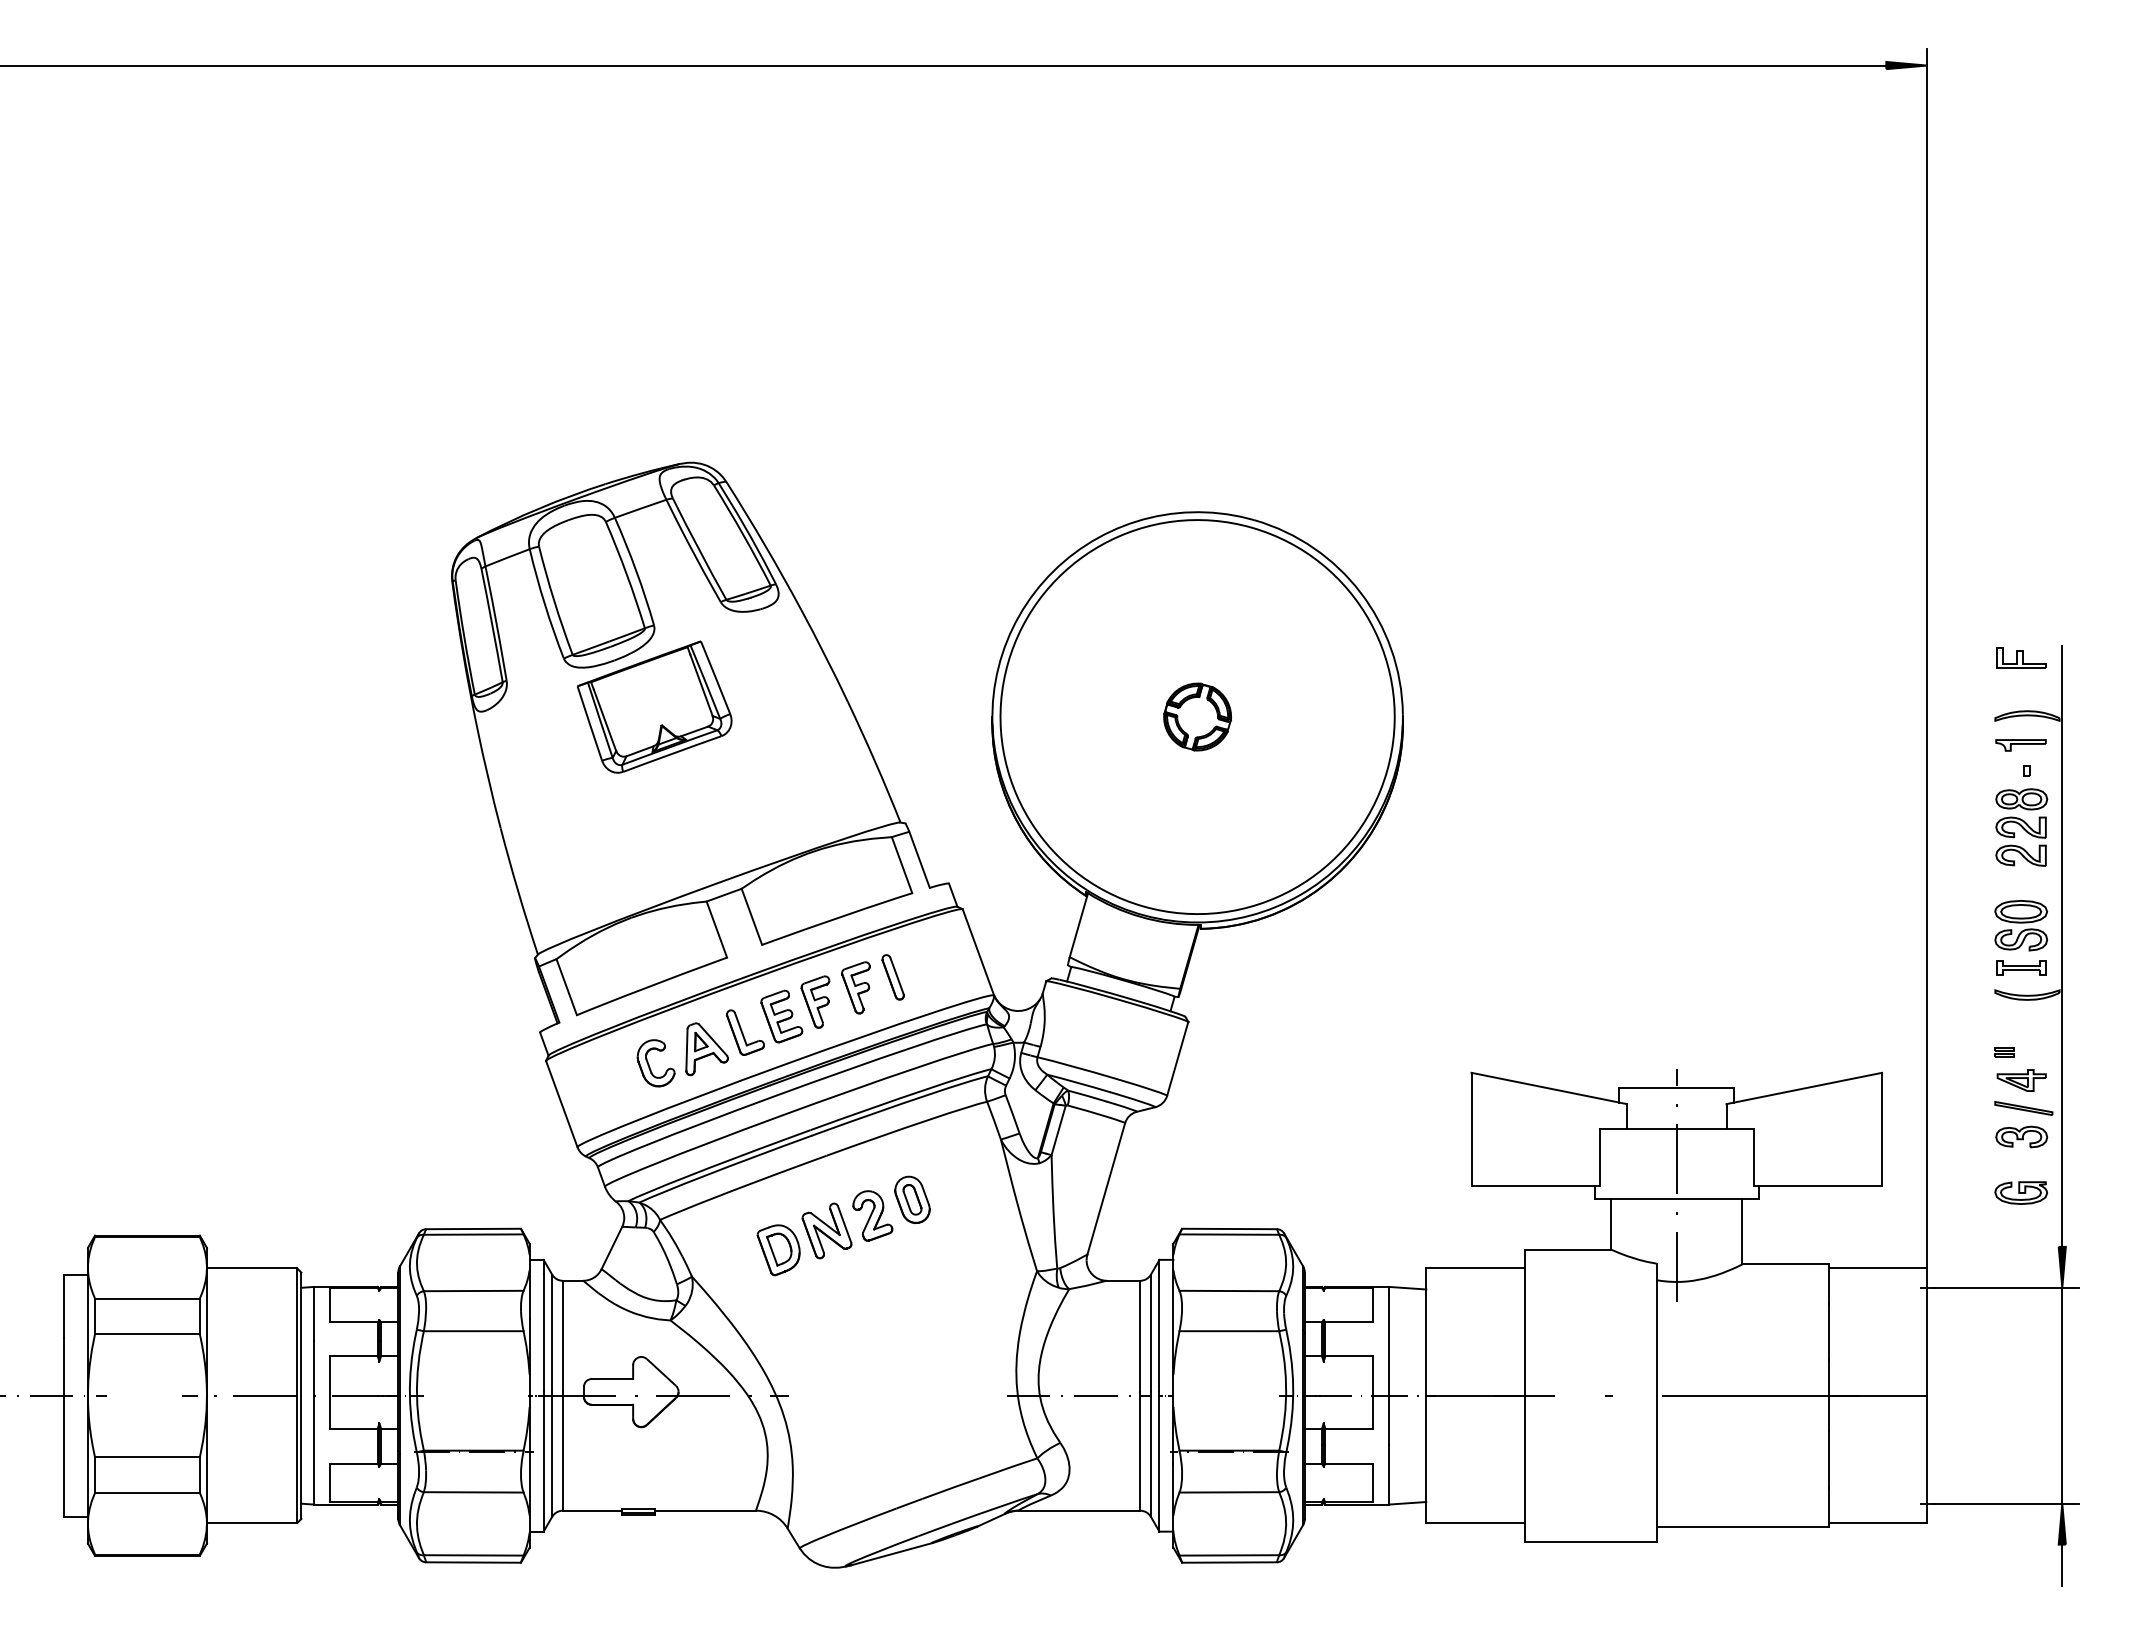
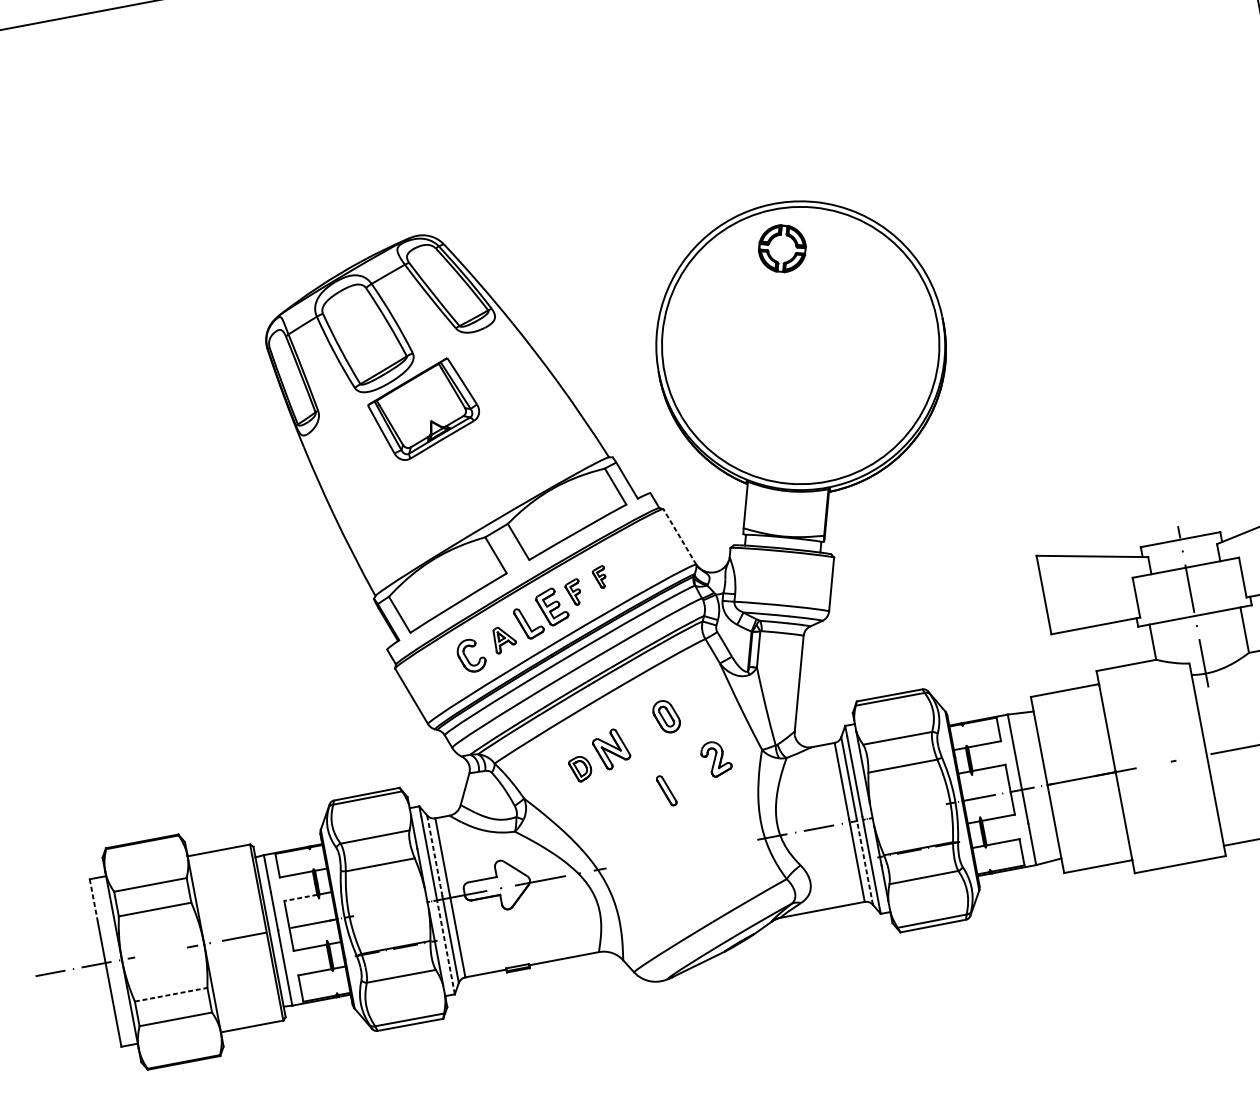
part: (1197, 716) -> (782, 248), moved
line: (978, 952) -> (679, 537), solid -> dashed
part: (892, 977) -> (666, 790), moved
part: (855, 987) -> (599, 577), size x0.6
part: (815, 1001) -> (573, 592), size x0.7
part: (706, 1049) -> (504, 639), size x0.7
part: (872, 1215) -> (716, 758), moved
part: (778, 1250) -> (580, 769), size x0.7
line: (64, 1306) -> (94, 901), solid -> dashed
line: (552, 1333) -> (435, 856), solid -> dashed
line: (353, 1356) -> (300, 898), solid -> dashed
line: (1150, 1453) -> (864, 861), solid -> dashed
line: (147, 1457) -> (171, 994), solid -> dashed
line: (543, 1461) -> (445, 945), solid -> dashed

